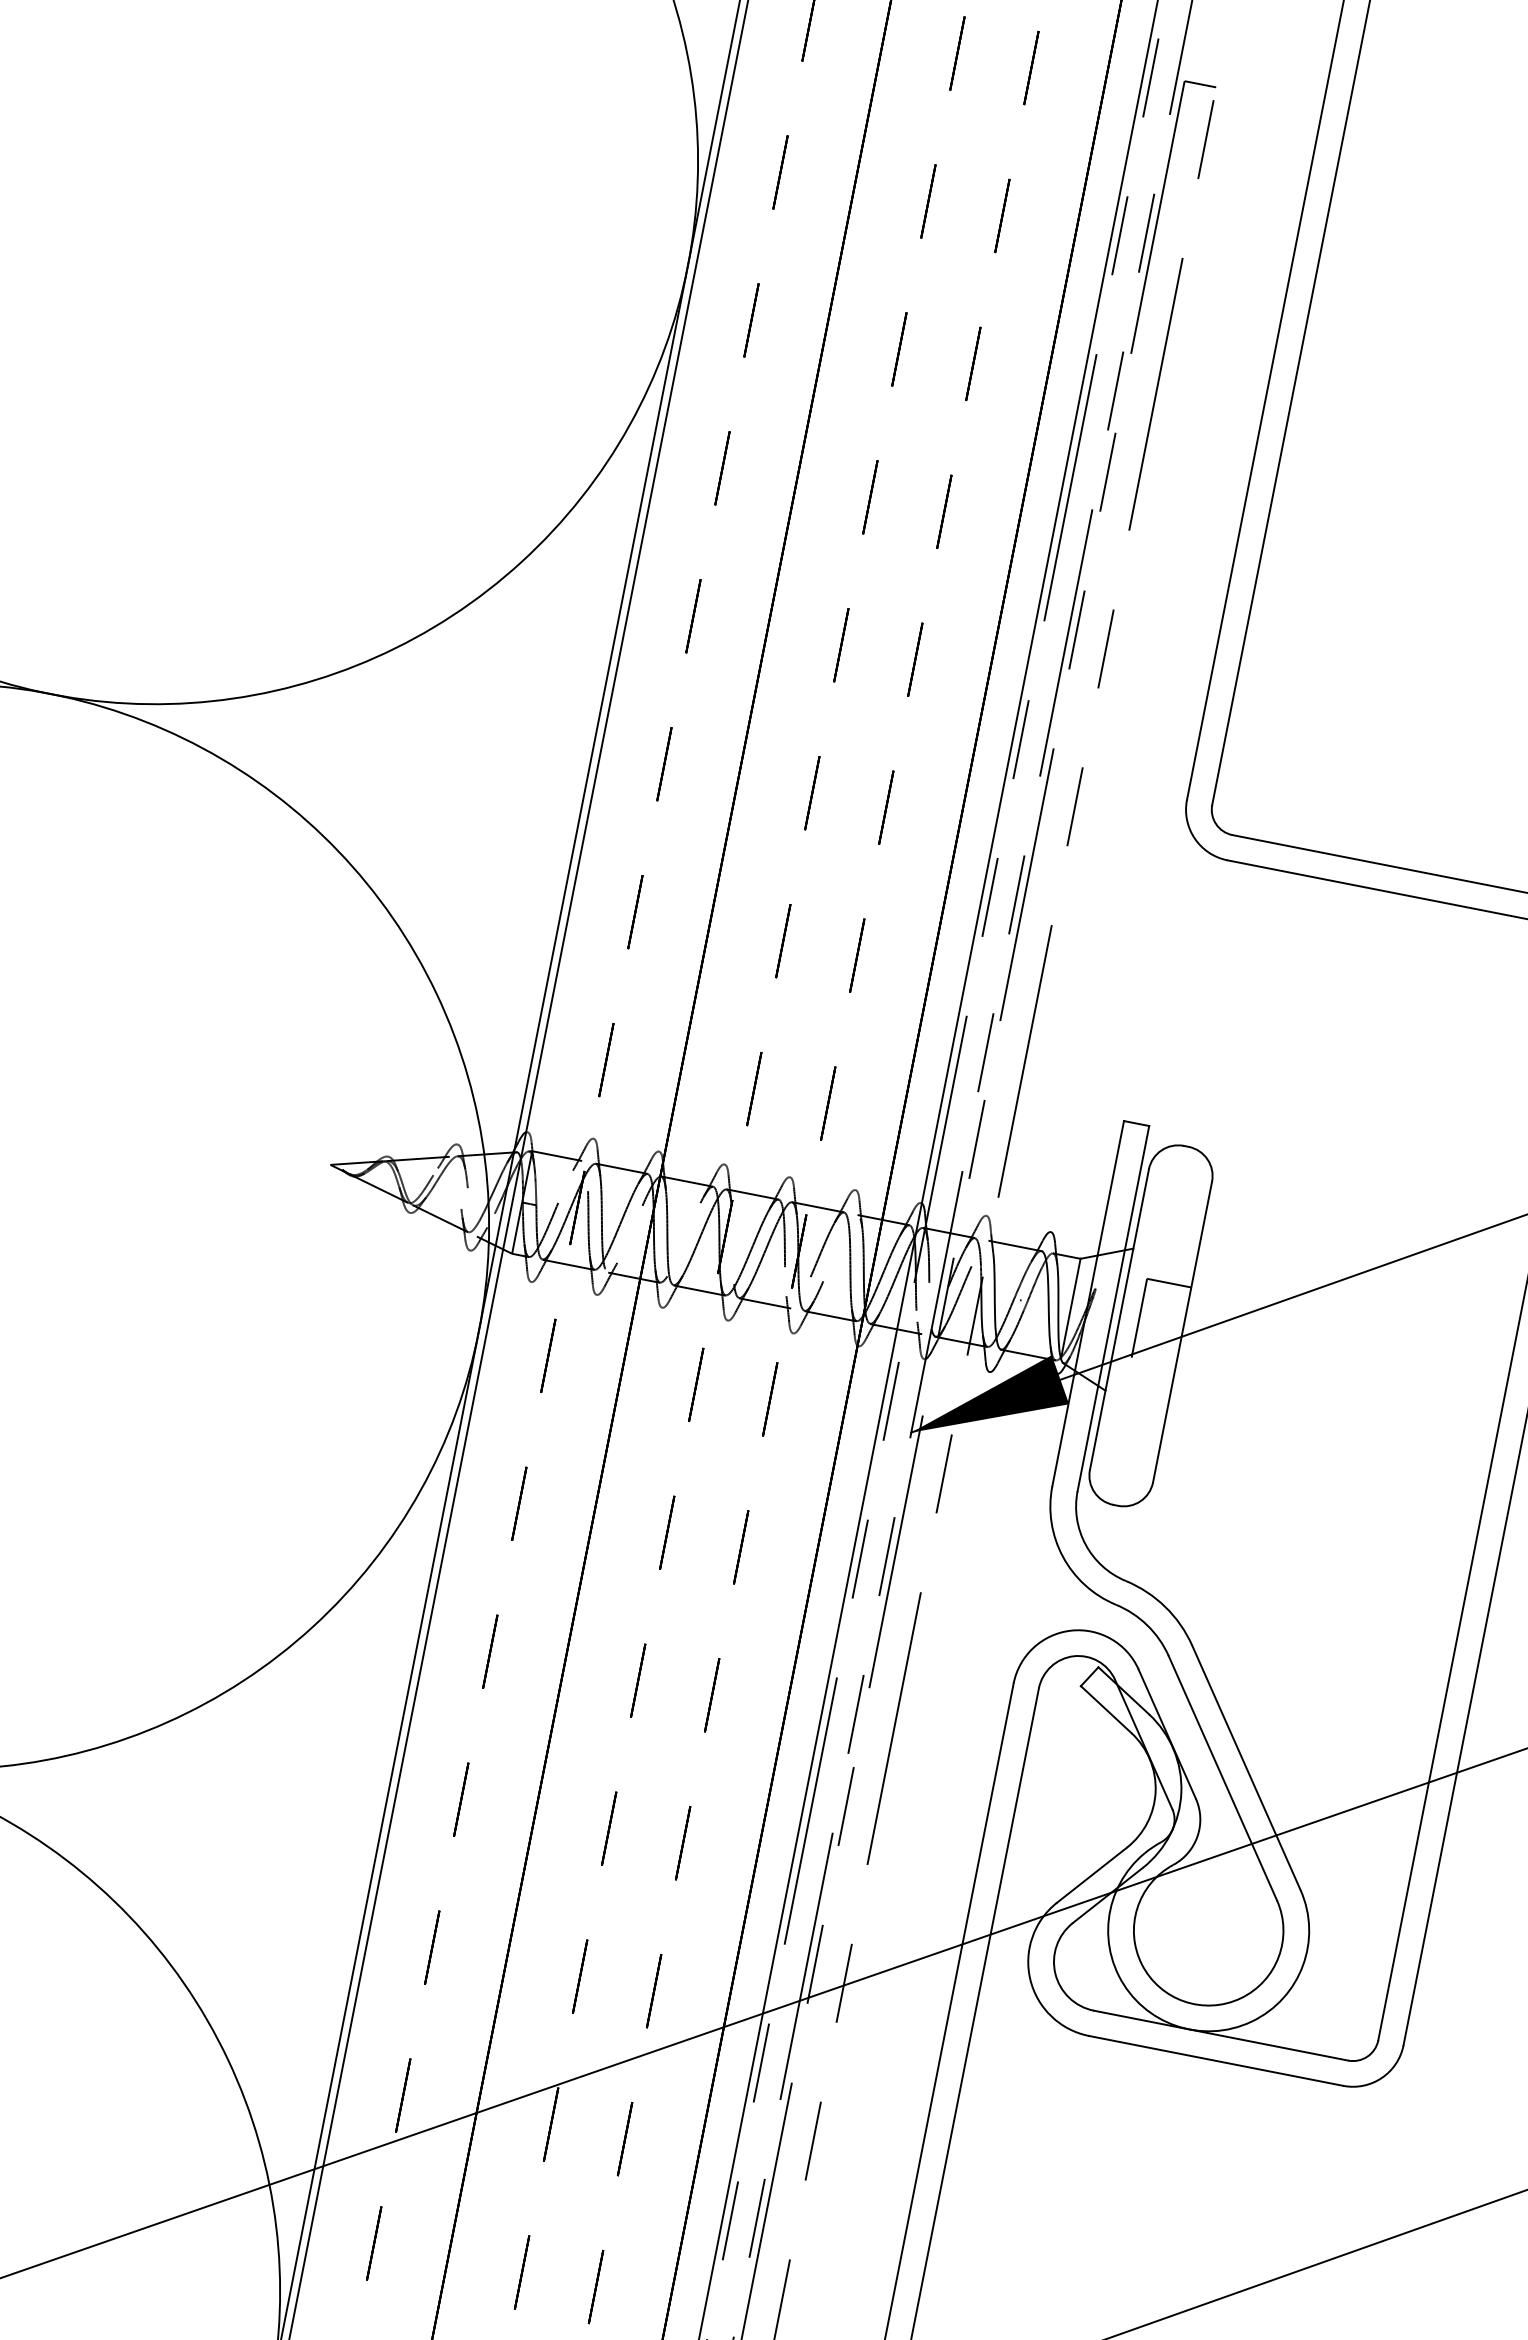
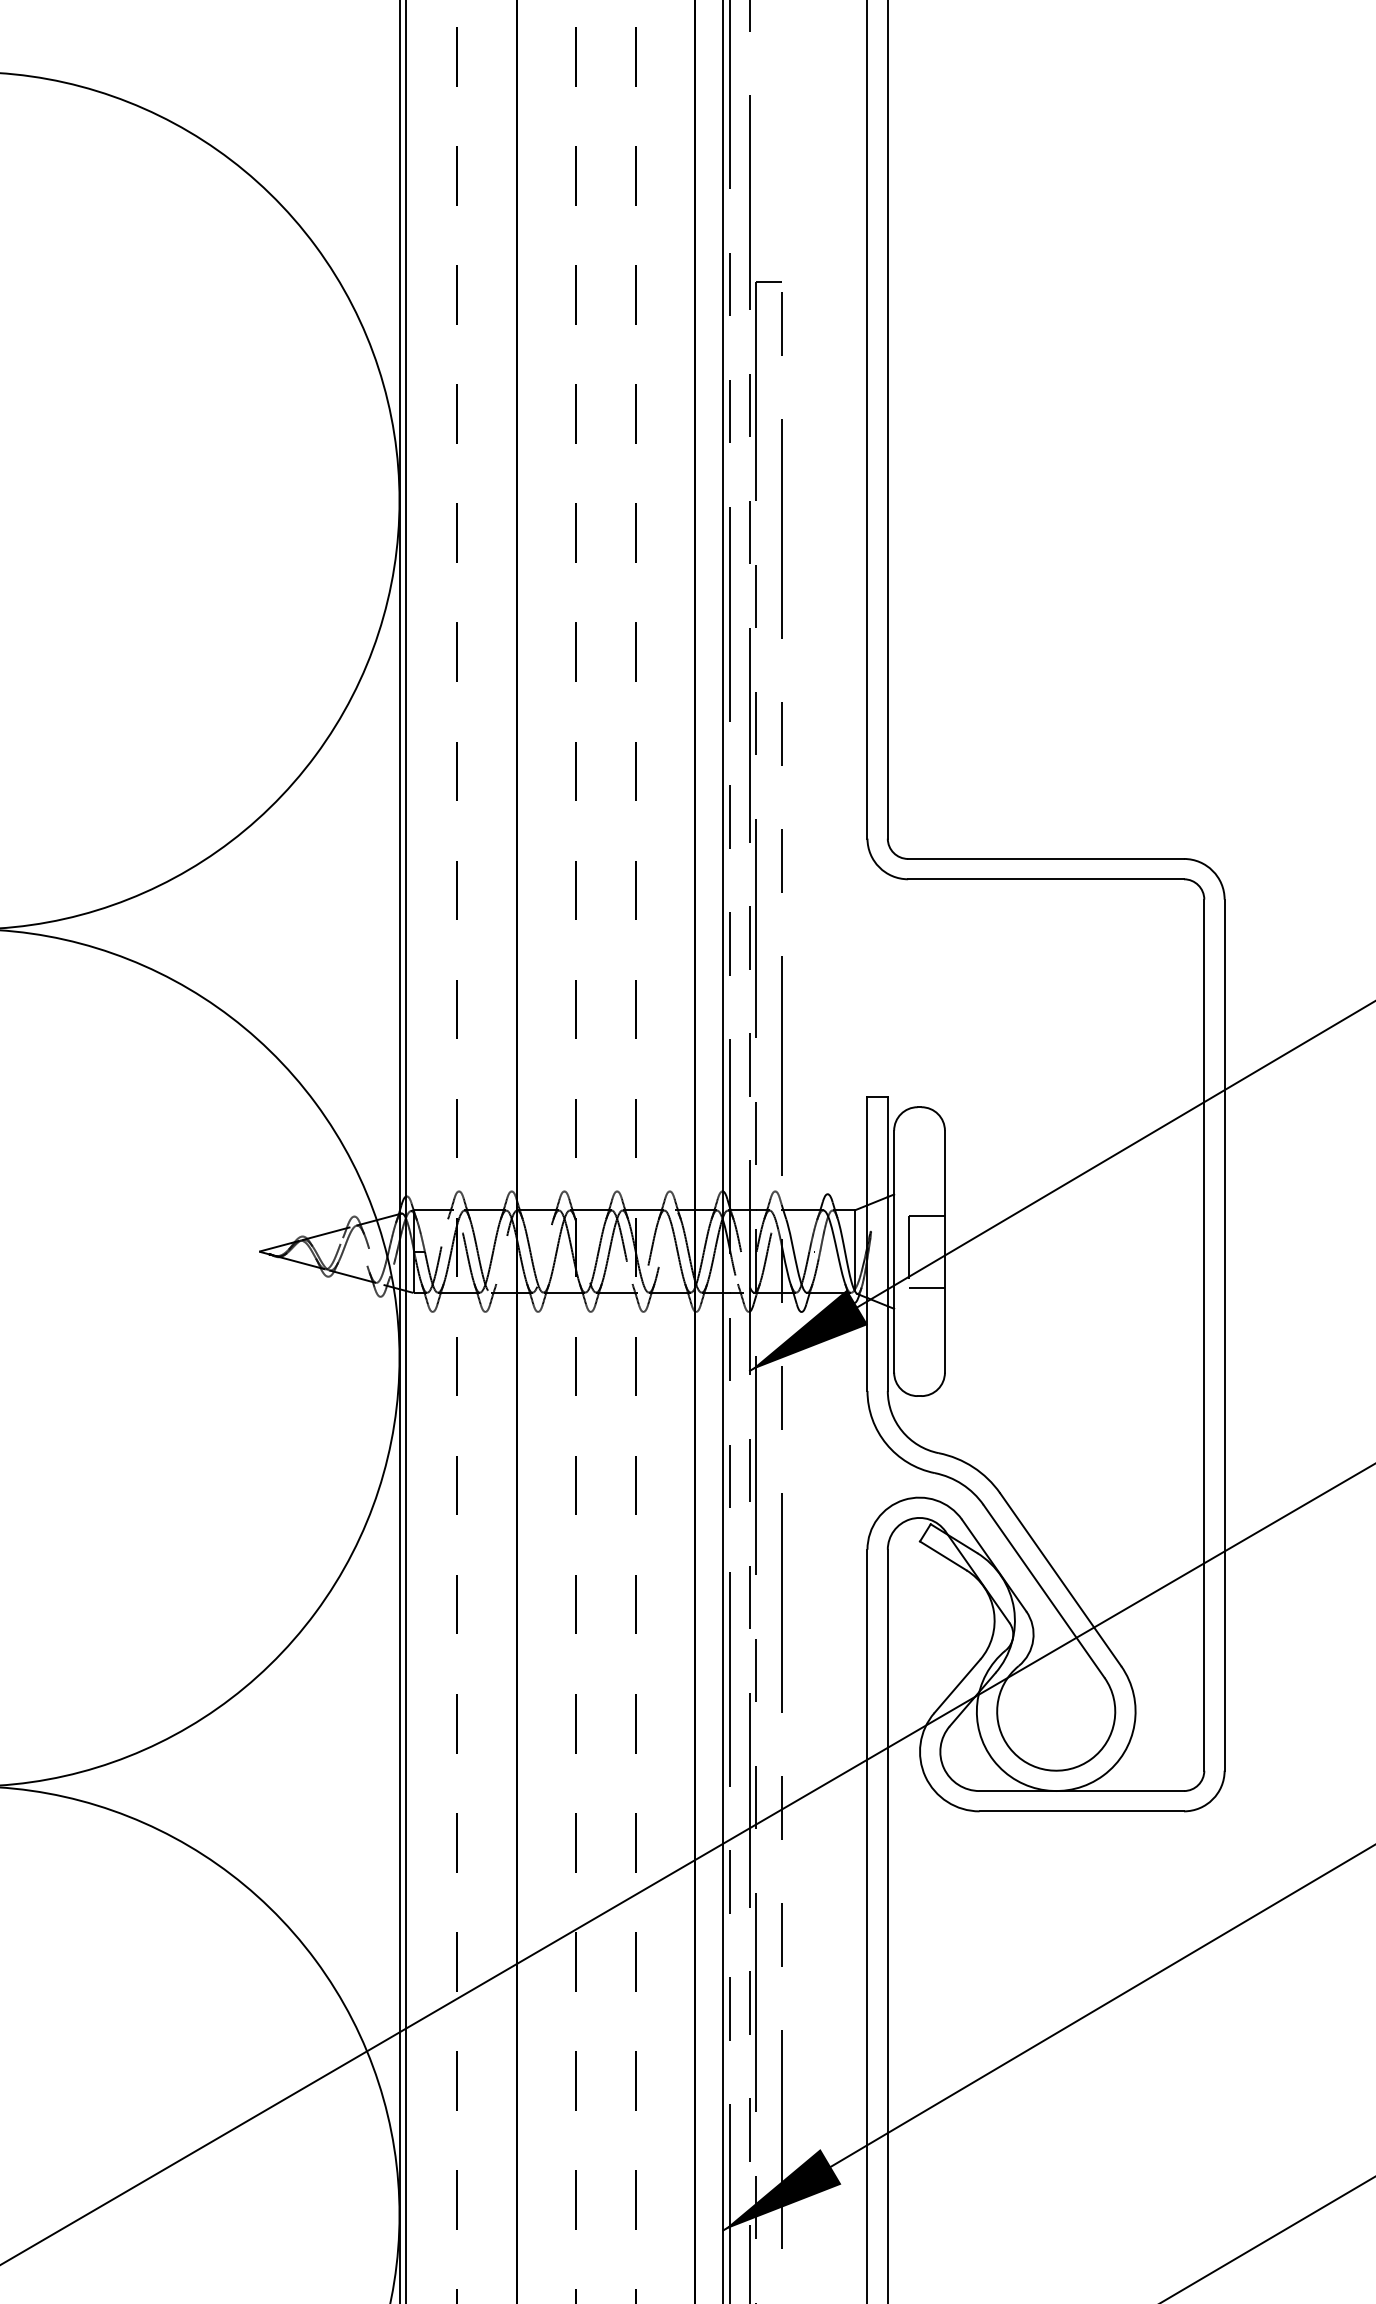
line: (1150, 1372) -> (926, 1287), added

